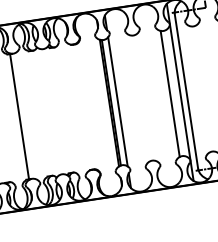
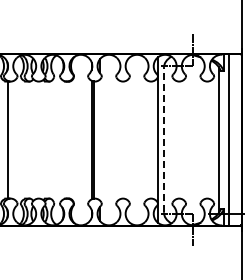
line: (185, 90) -> (163, 139), solid -> dashed
line: (170, 94) -> (148, 140), removed
line: (117, 101) -> (99, 139), removed

